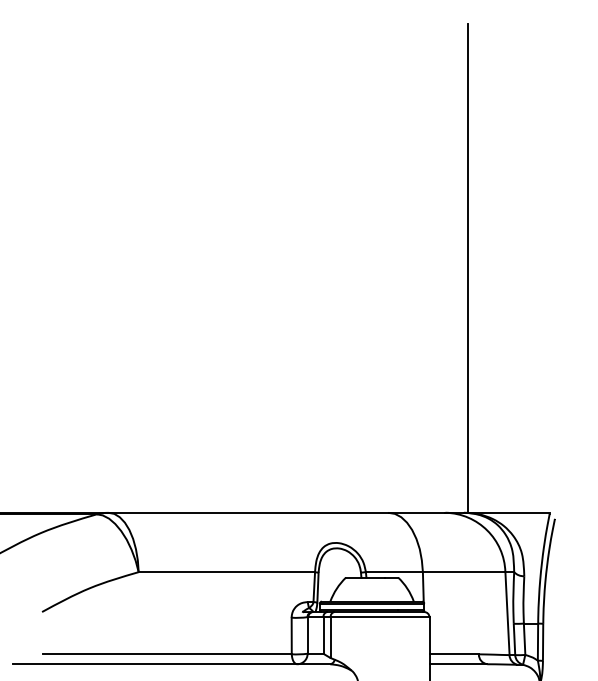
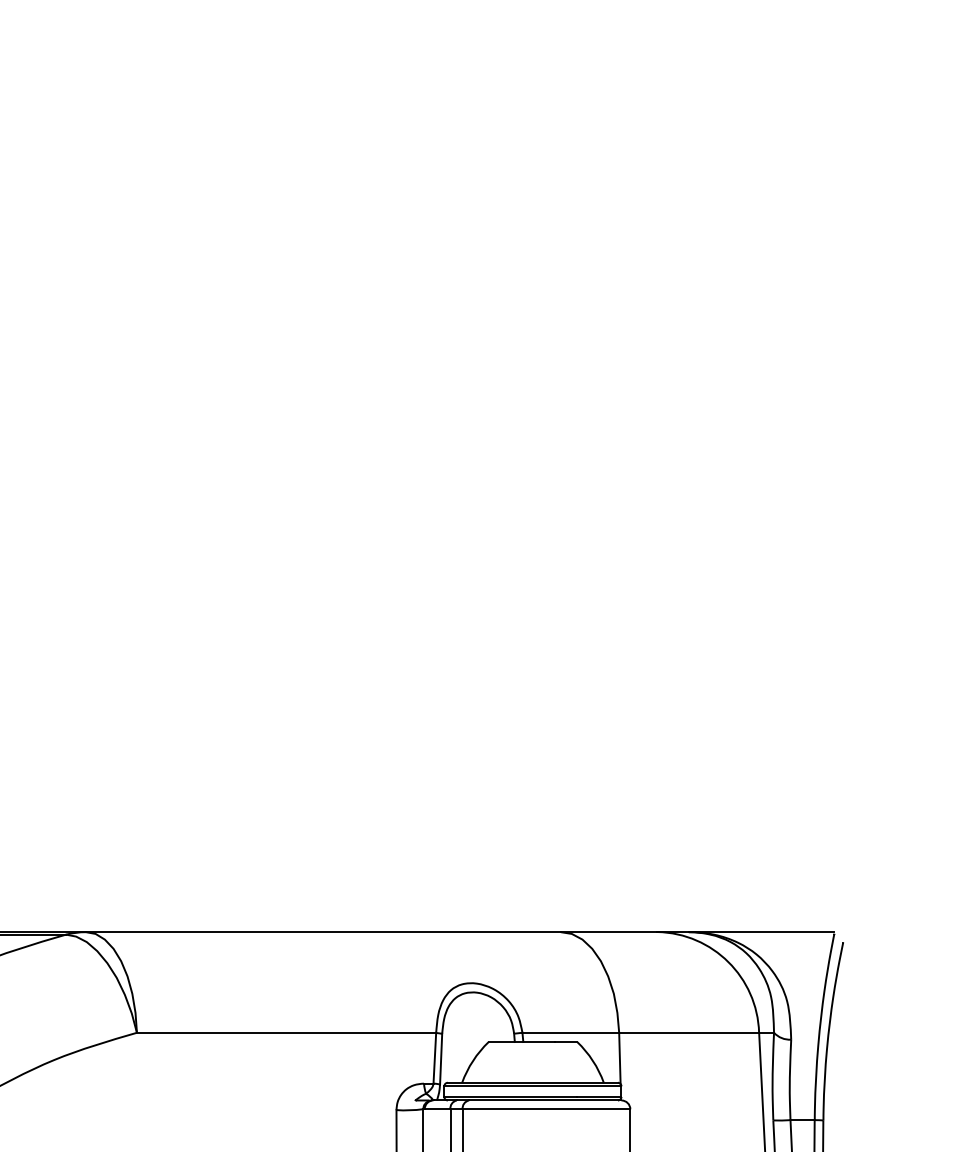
line: (468, 267) -> (696, 515), removed

